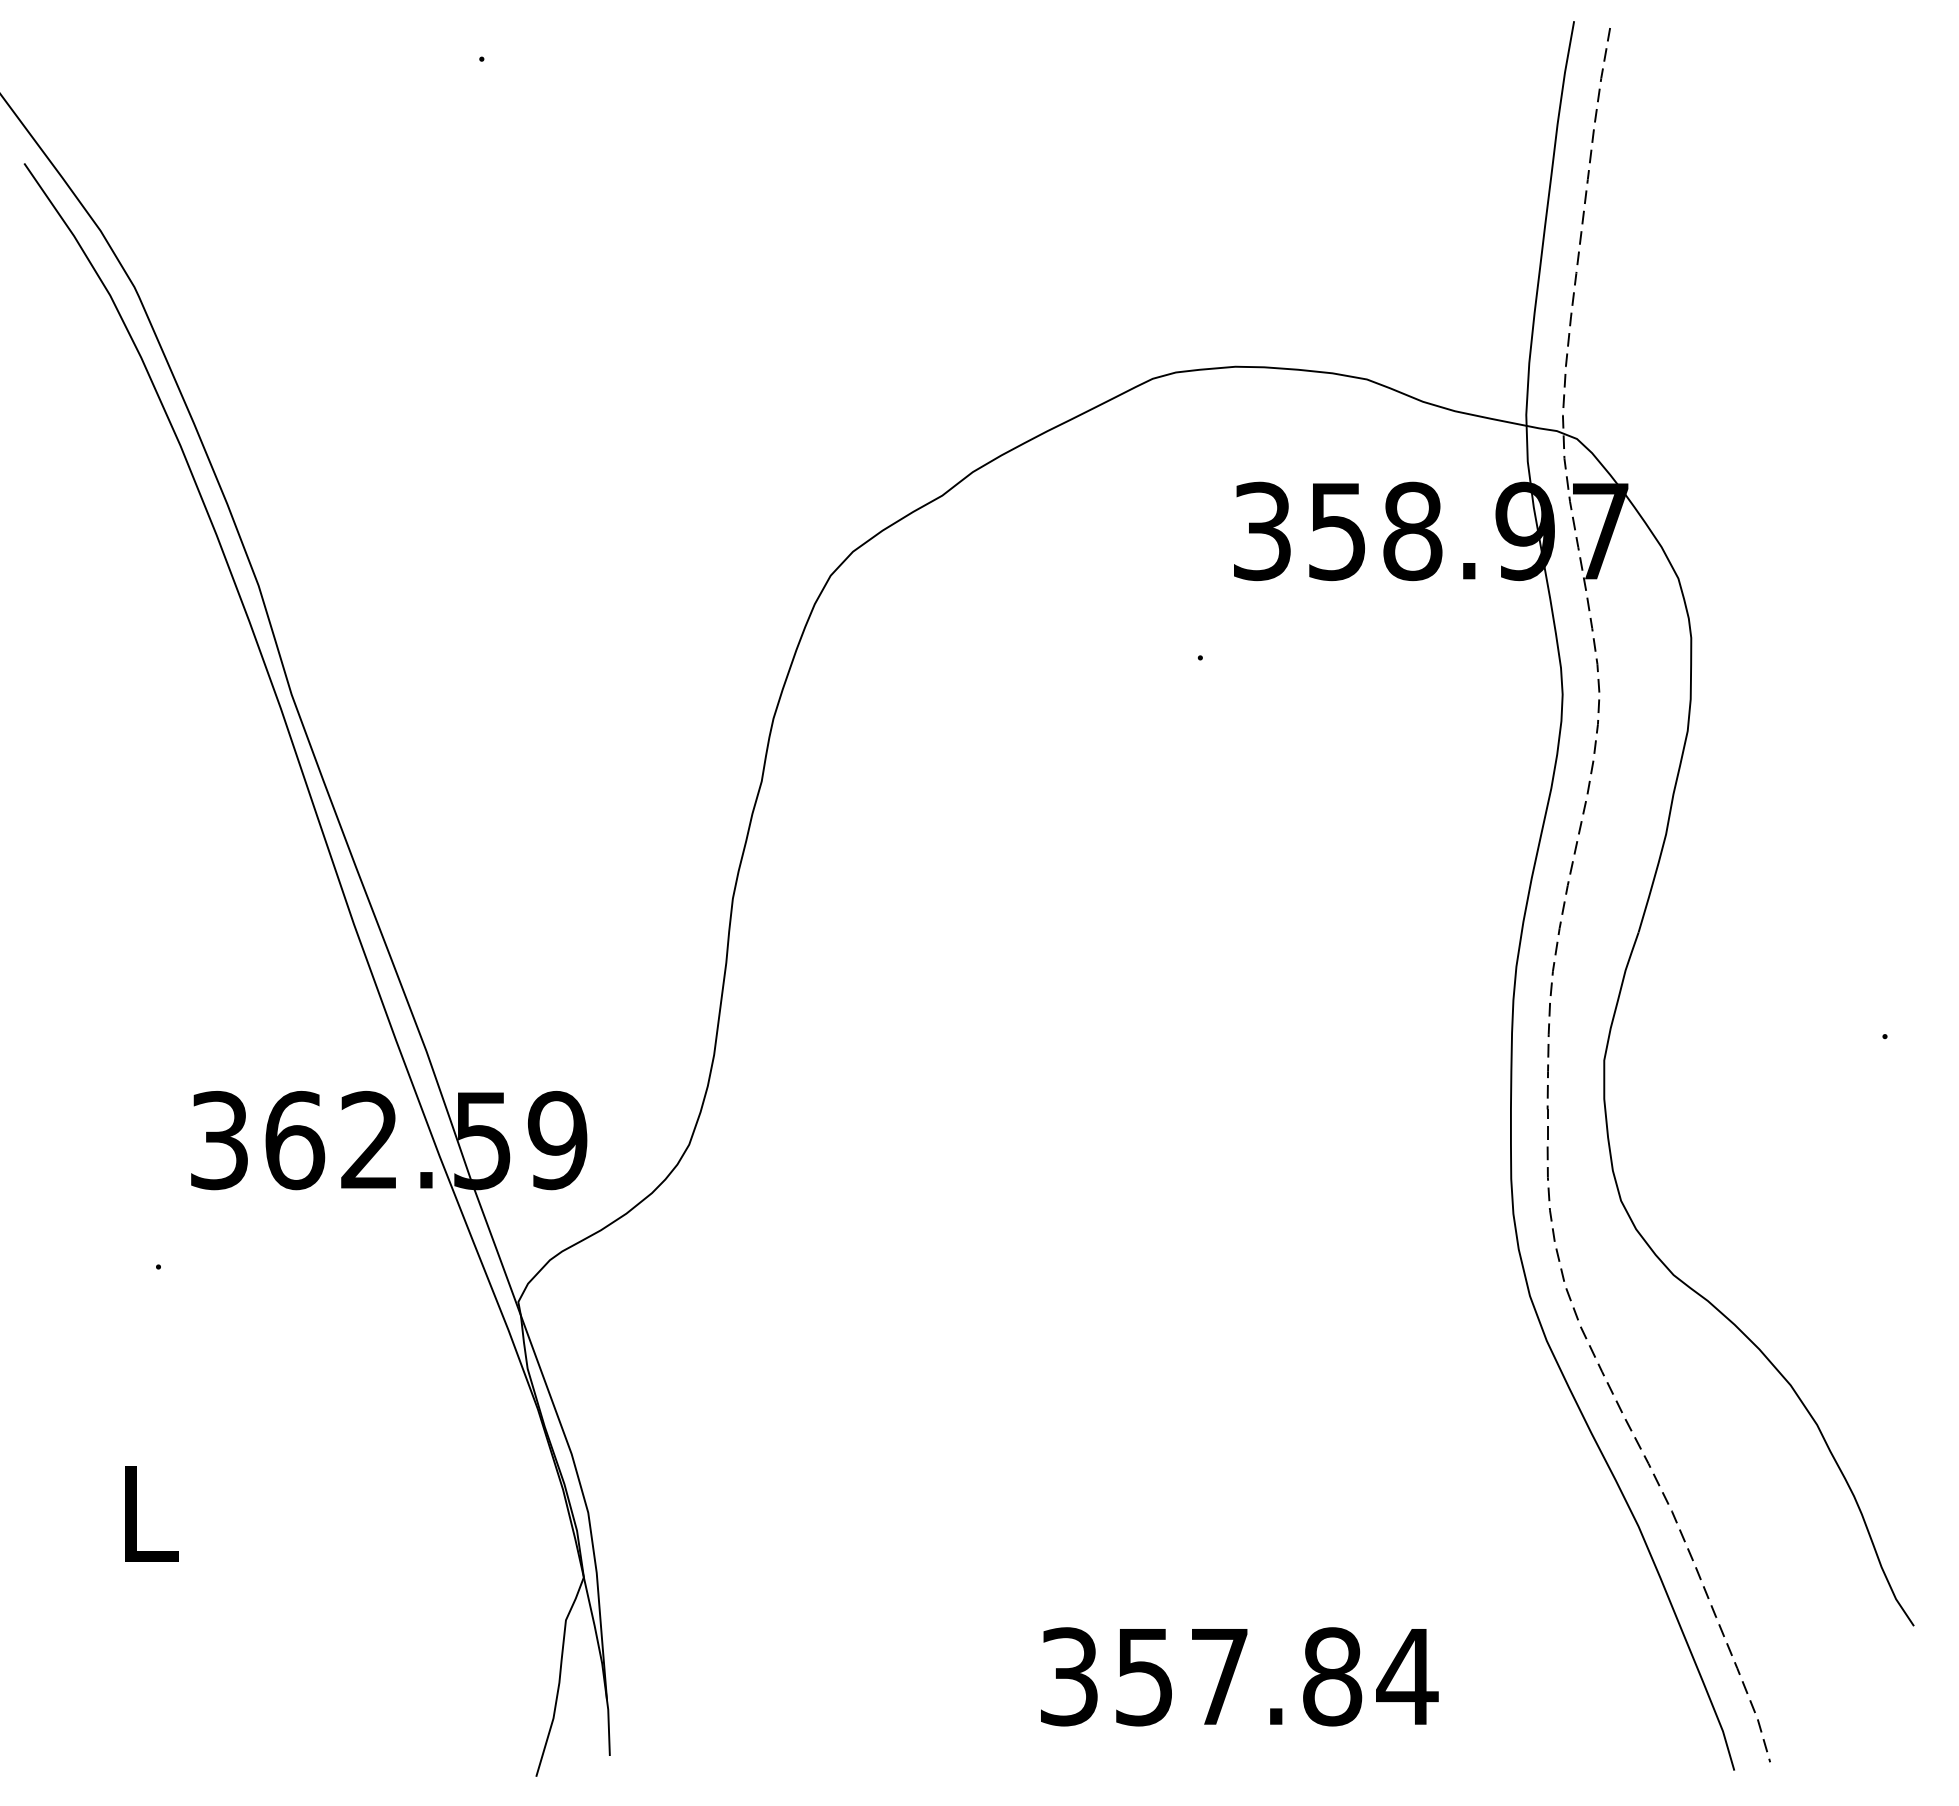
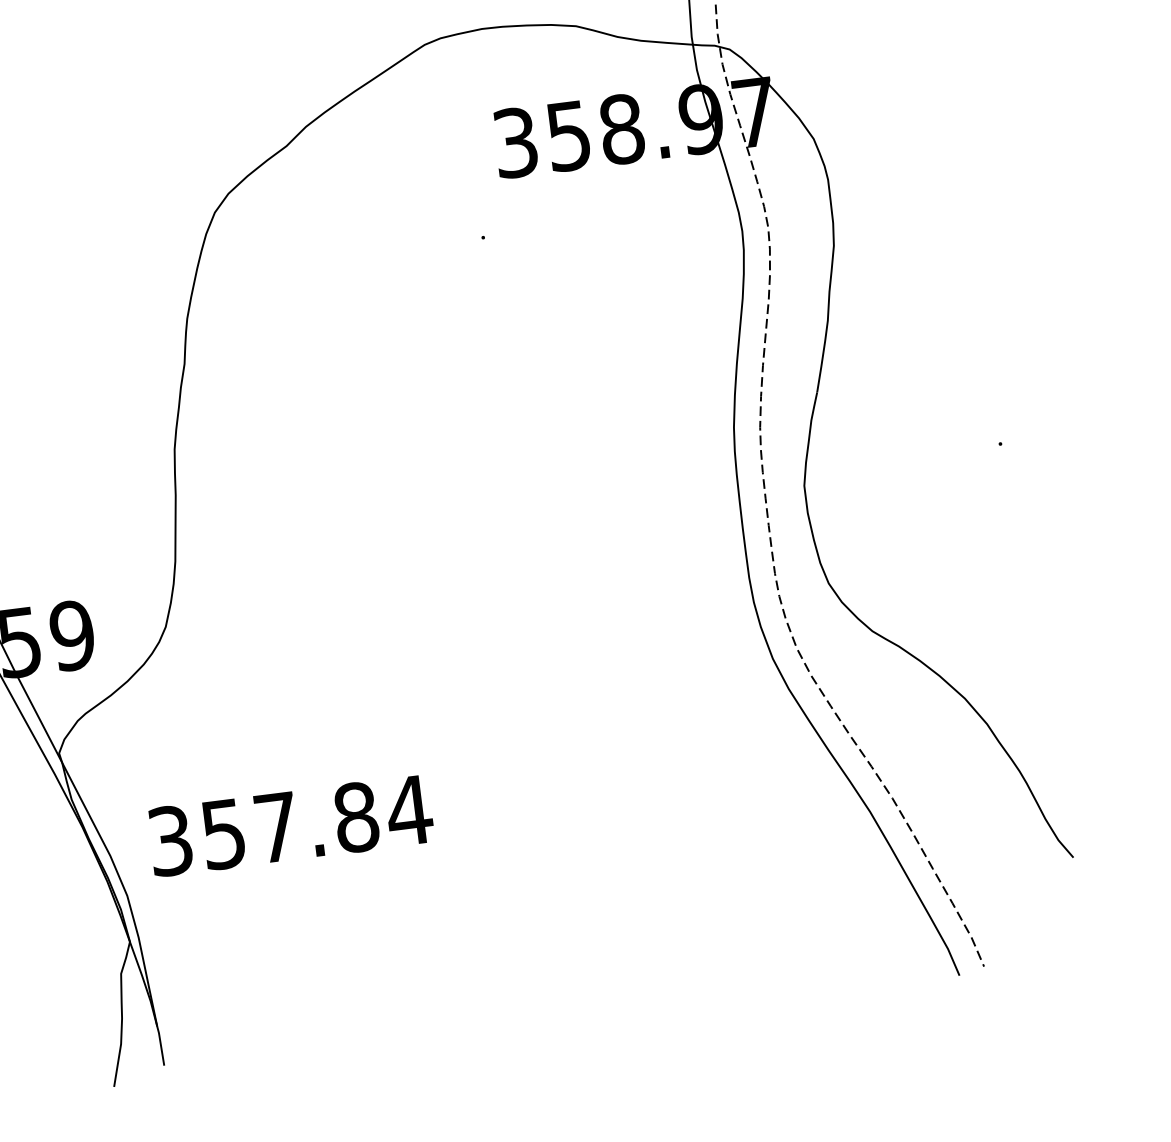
text: (1239, 1676) -> (290, 825), moved

